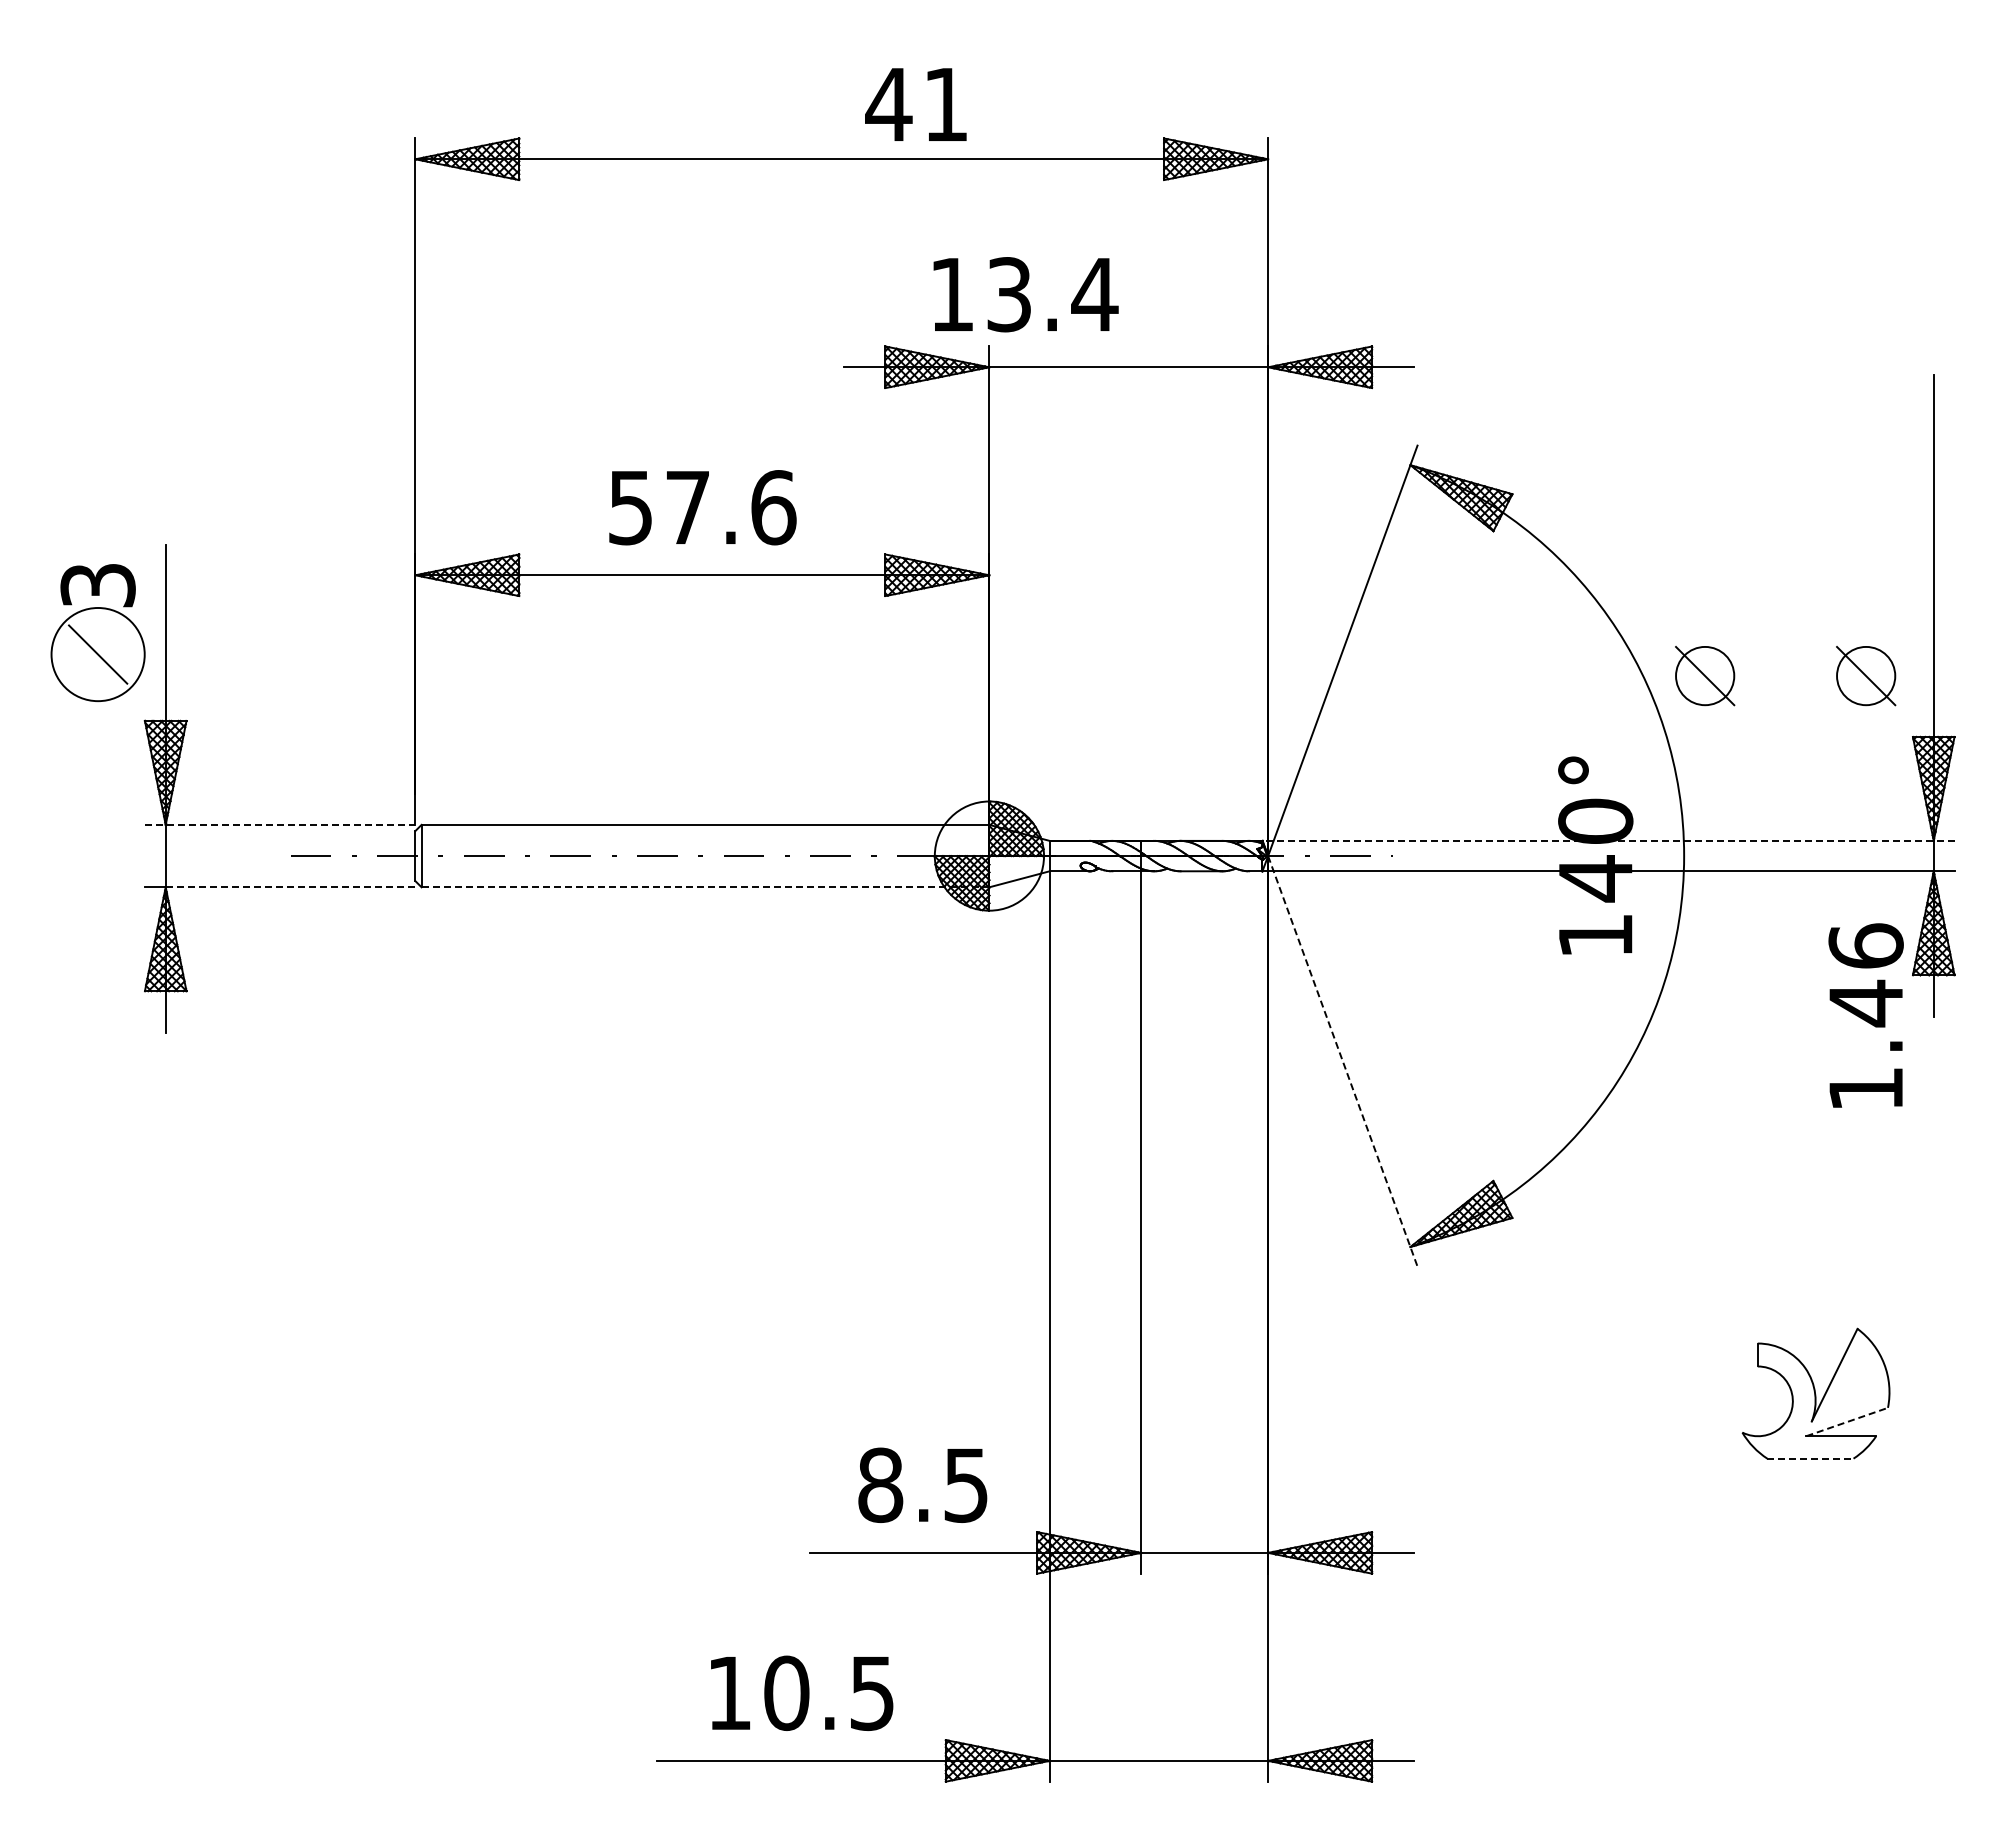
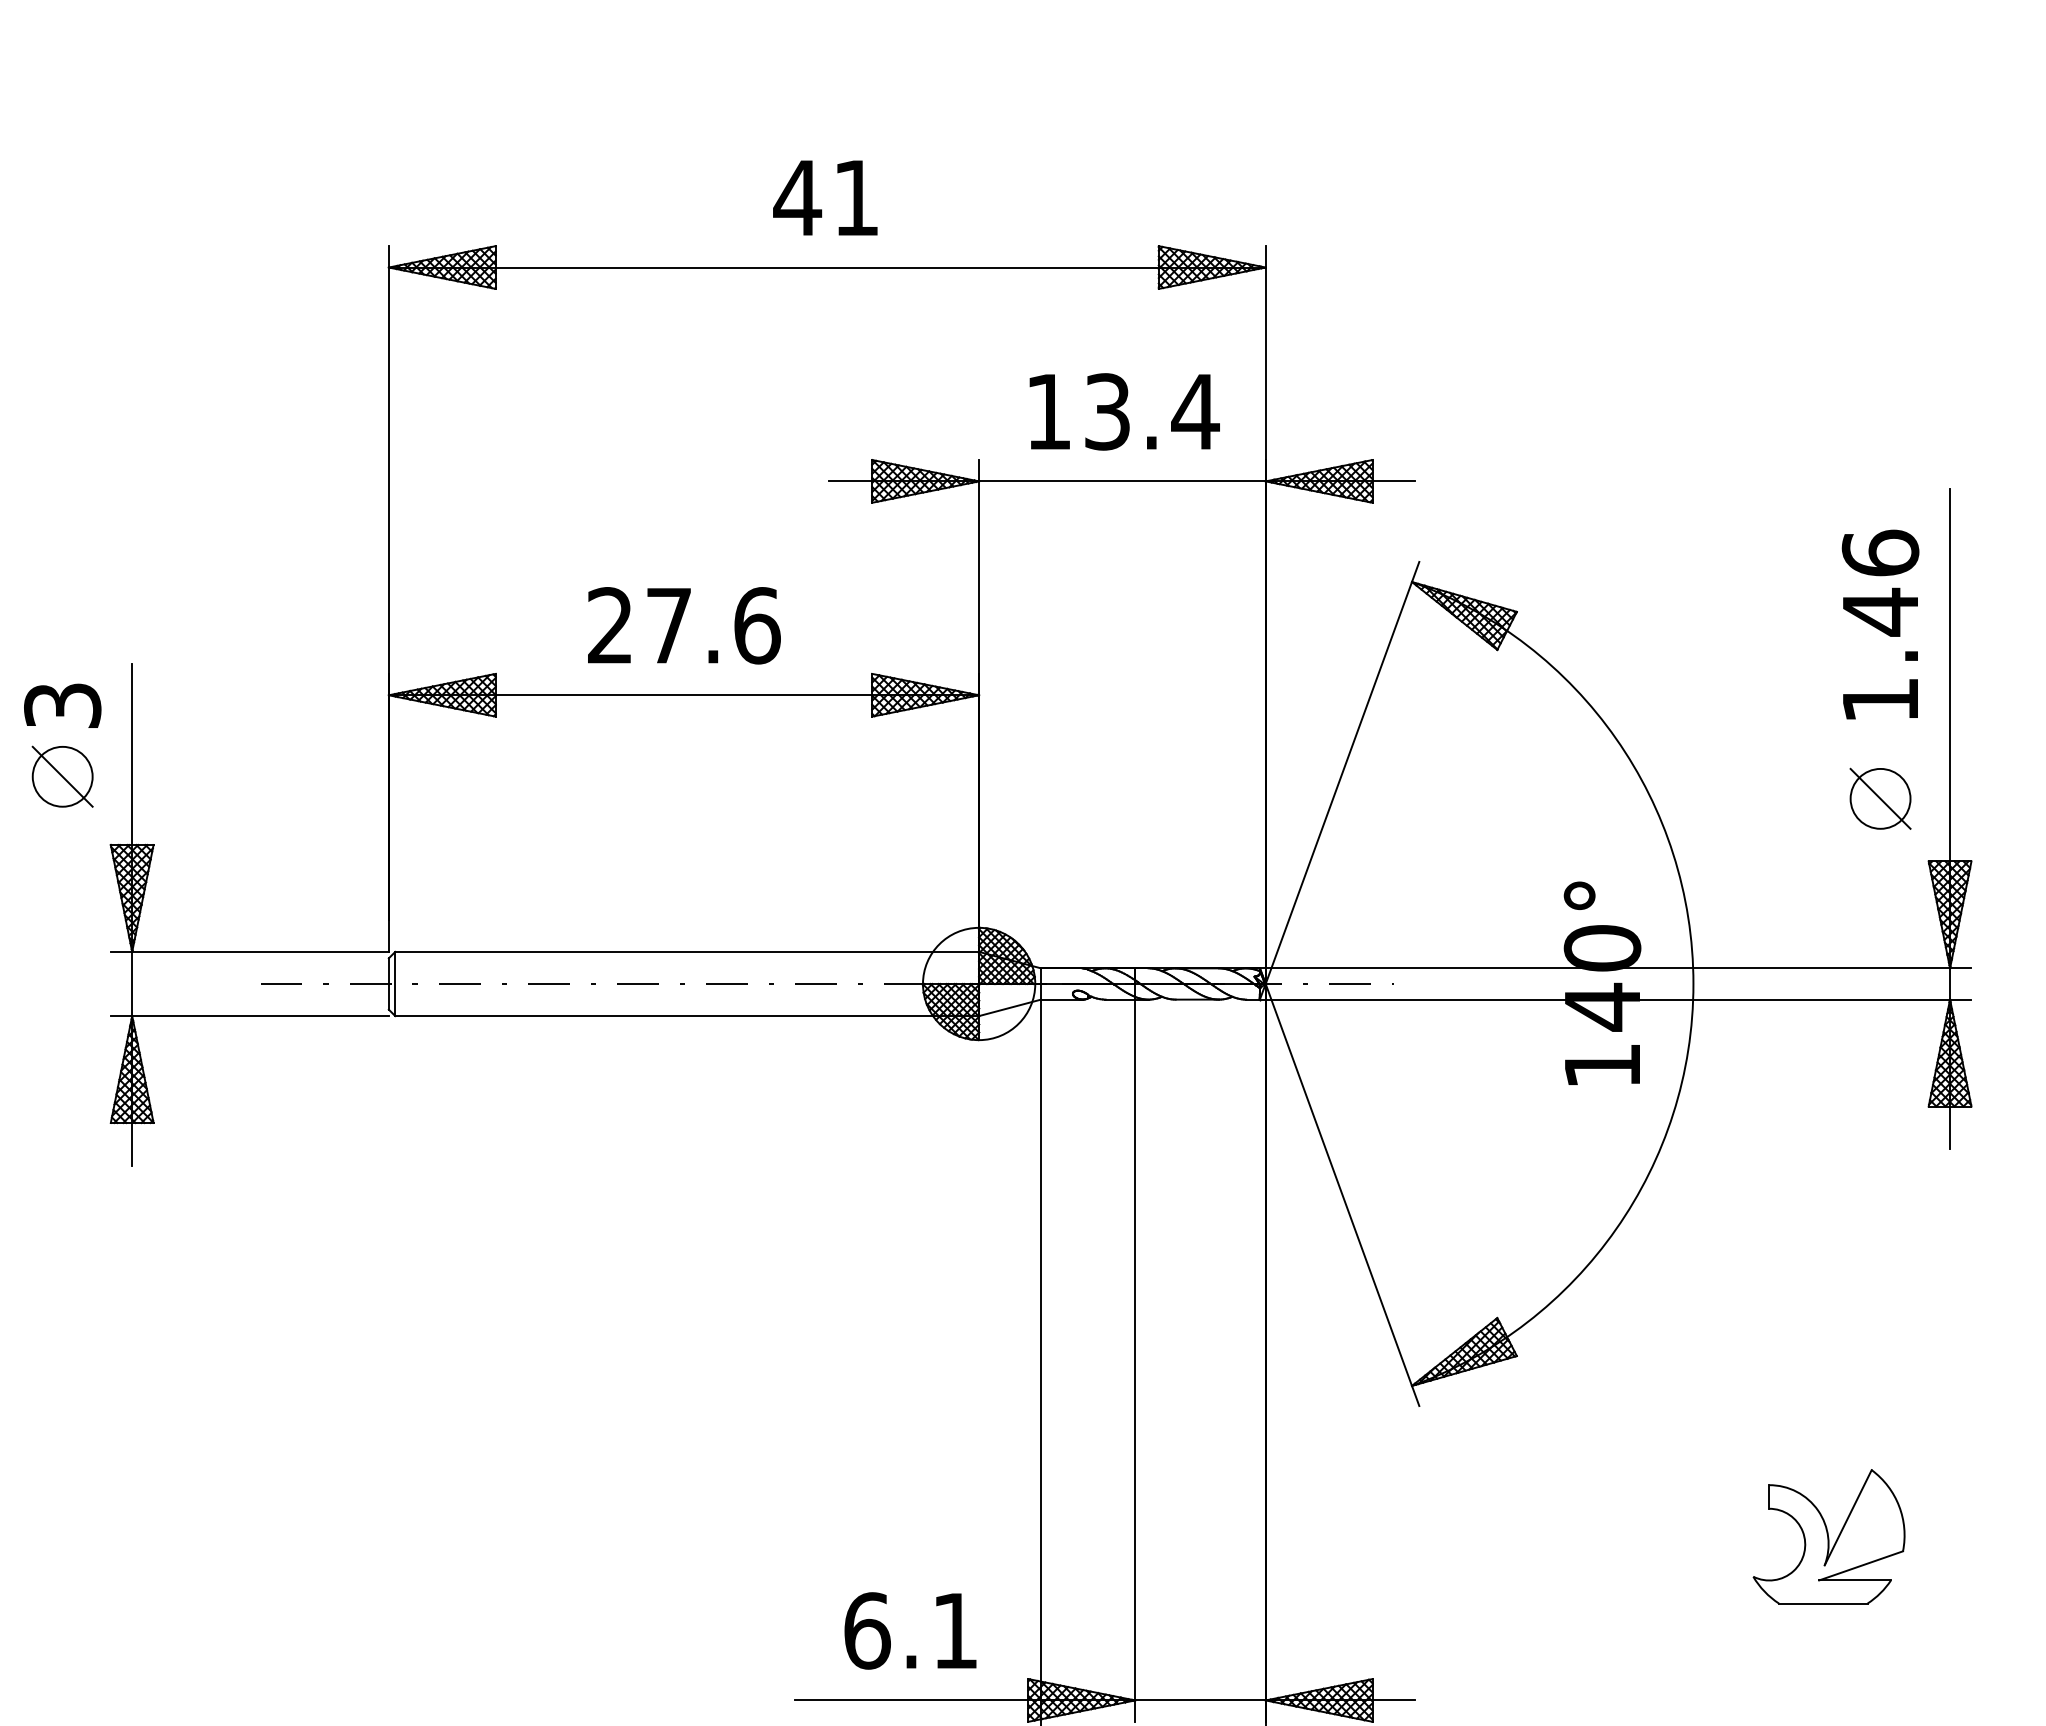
text: (915, 104) -> (824, 197), moved
text: (1025, 294) -> (1124, 411), moved
text: (630, 507) -> (610, 625), 57.6 -> 27.6
circle: (98, 654) -> (63, 776), size x0.62
part: (1705, 676) -> (1715, 799), removed
line: (280, 824) -> (250, 951), dashed -> solid
line: (1608, 840) -> (1615, 967), dashed -> solid
line: (290, 887) -> (260, 1016), dashed -> solid
line: (705, 887) -> (687, 1016), dashed -> solid
text: (1865, 1015) -> (1879, 624), moved
line: (1343, 1061) -> (1343, 1195), dashed -> solid
line: (1847, 1421) -> (1861, 1565), dashed -> solid
line: (1810, 1458) -> (1823, 1603), dashed -> solid
text: (922, 1485) -> (910, 1631), 8.5 -> 6.1

